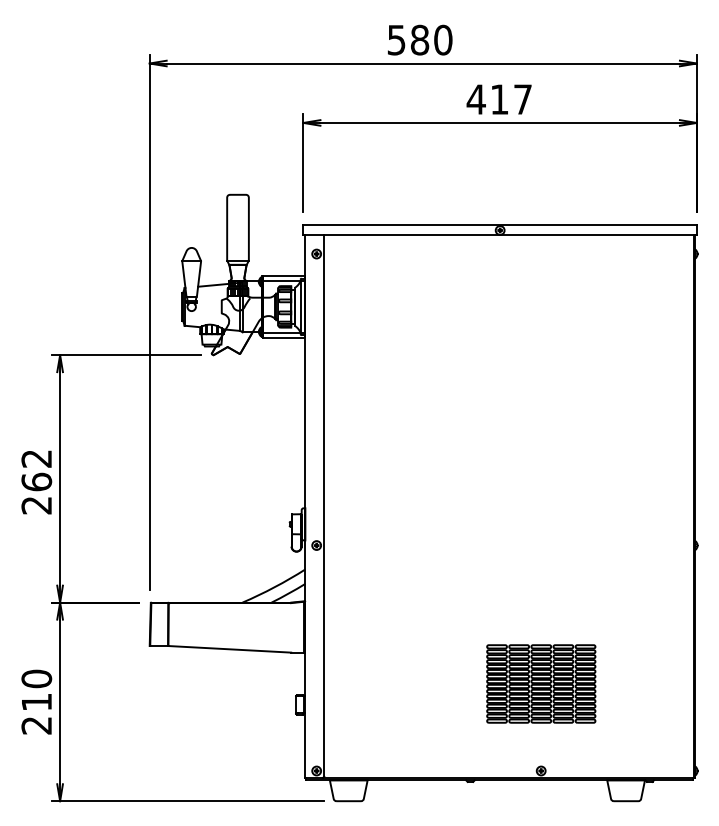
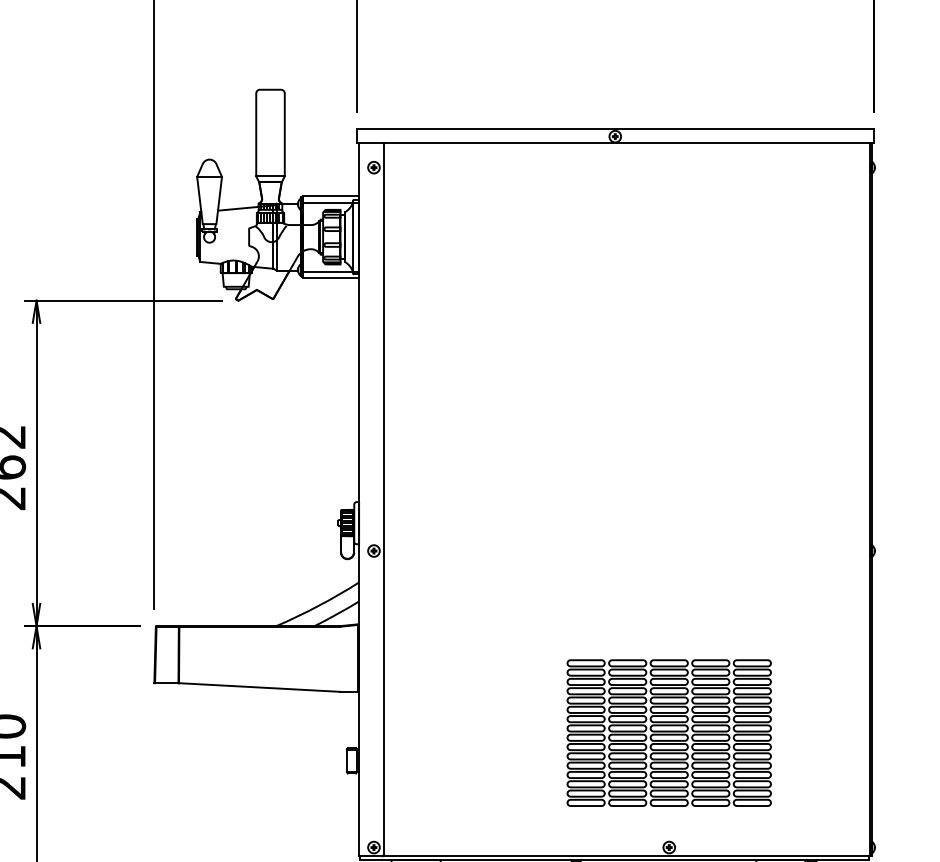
hatch: (296, 523) -> (347, 522), added
part: (541, 683) -> (669, 732), size x1.43

